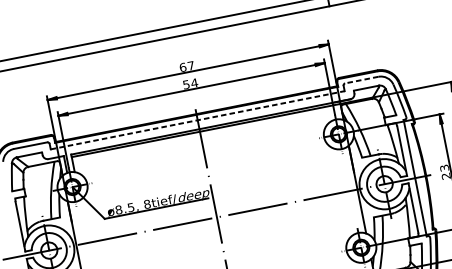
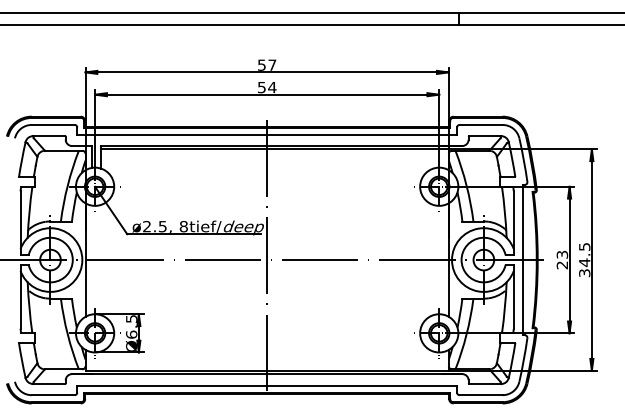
text: (182, 66) -> (261, 64), 67 -> 57
line: (361, 79) -> (480, 124), dashed -> solid
line: (197, 120) -> (267, 134), dashed -> solid
text: (119, 209) -> (147, 226), ø8.5, -> ø2.5,

